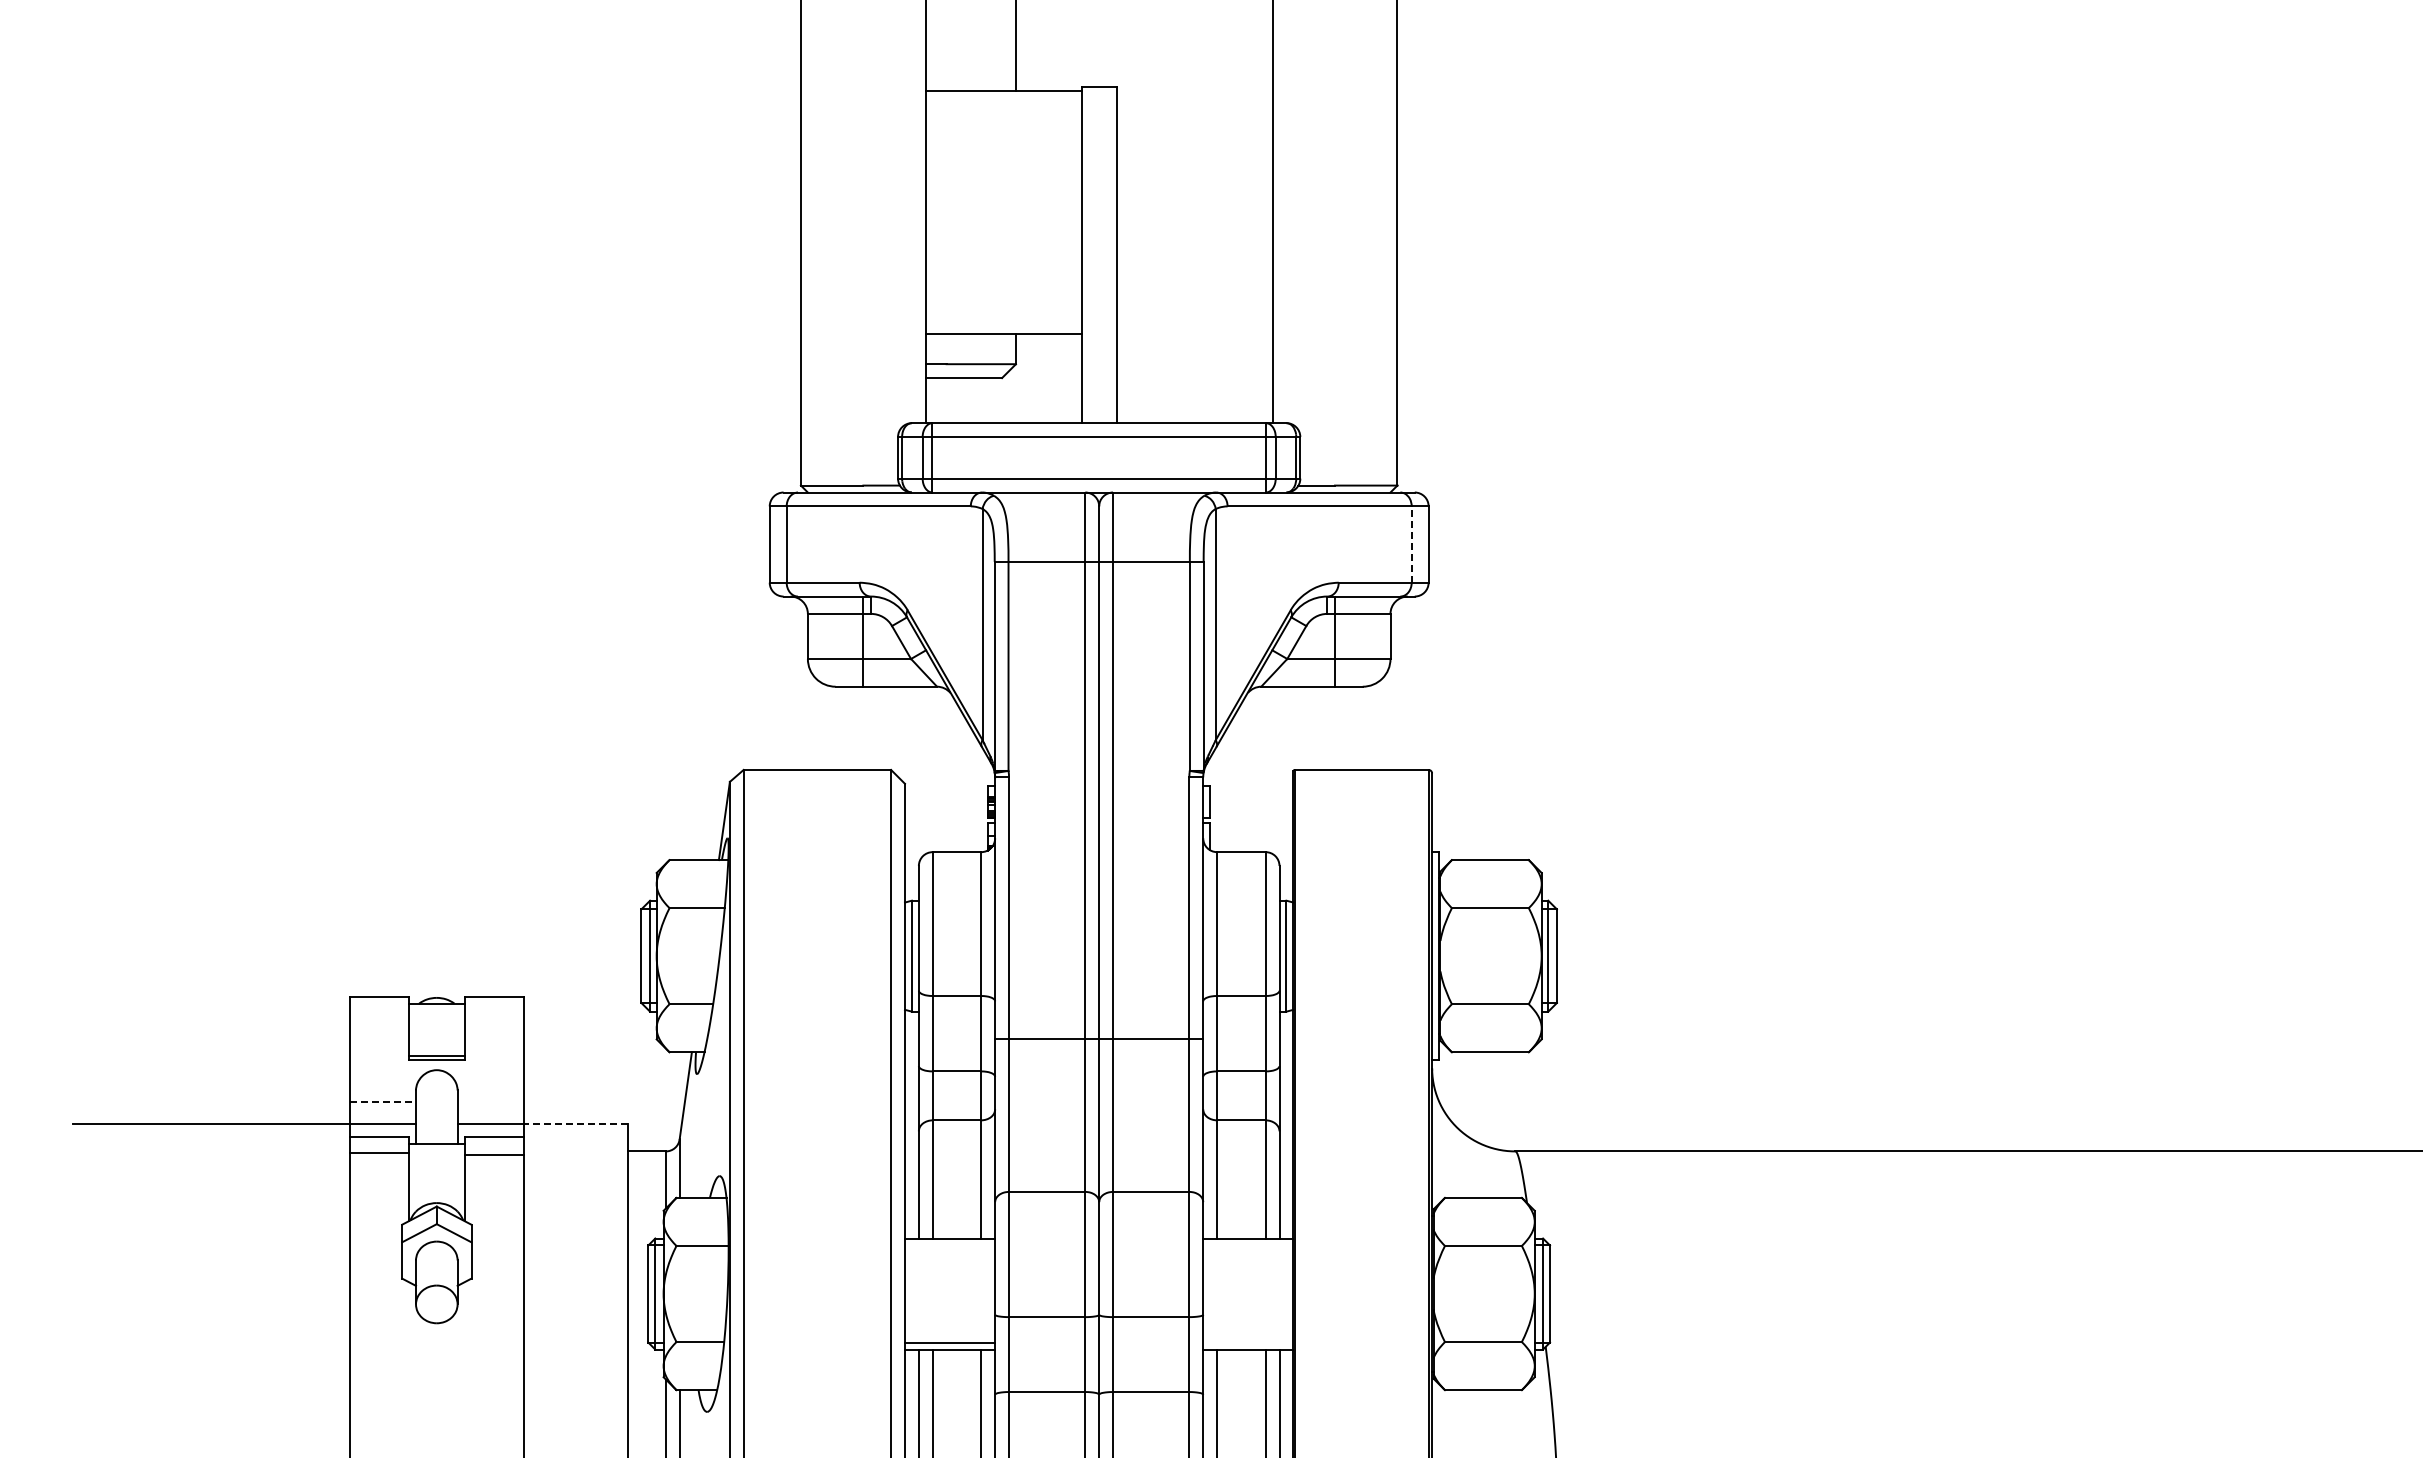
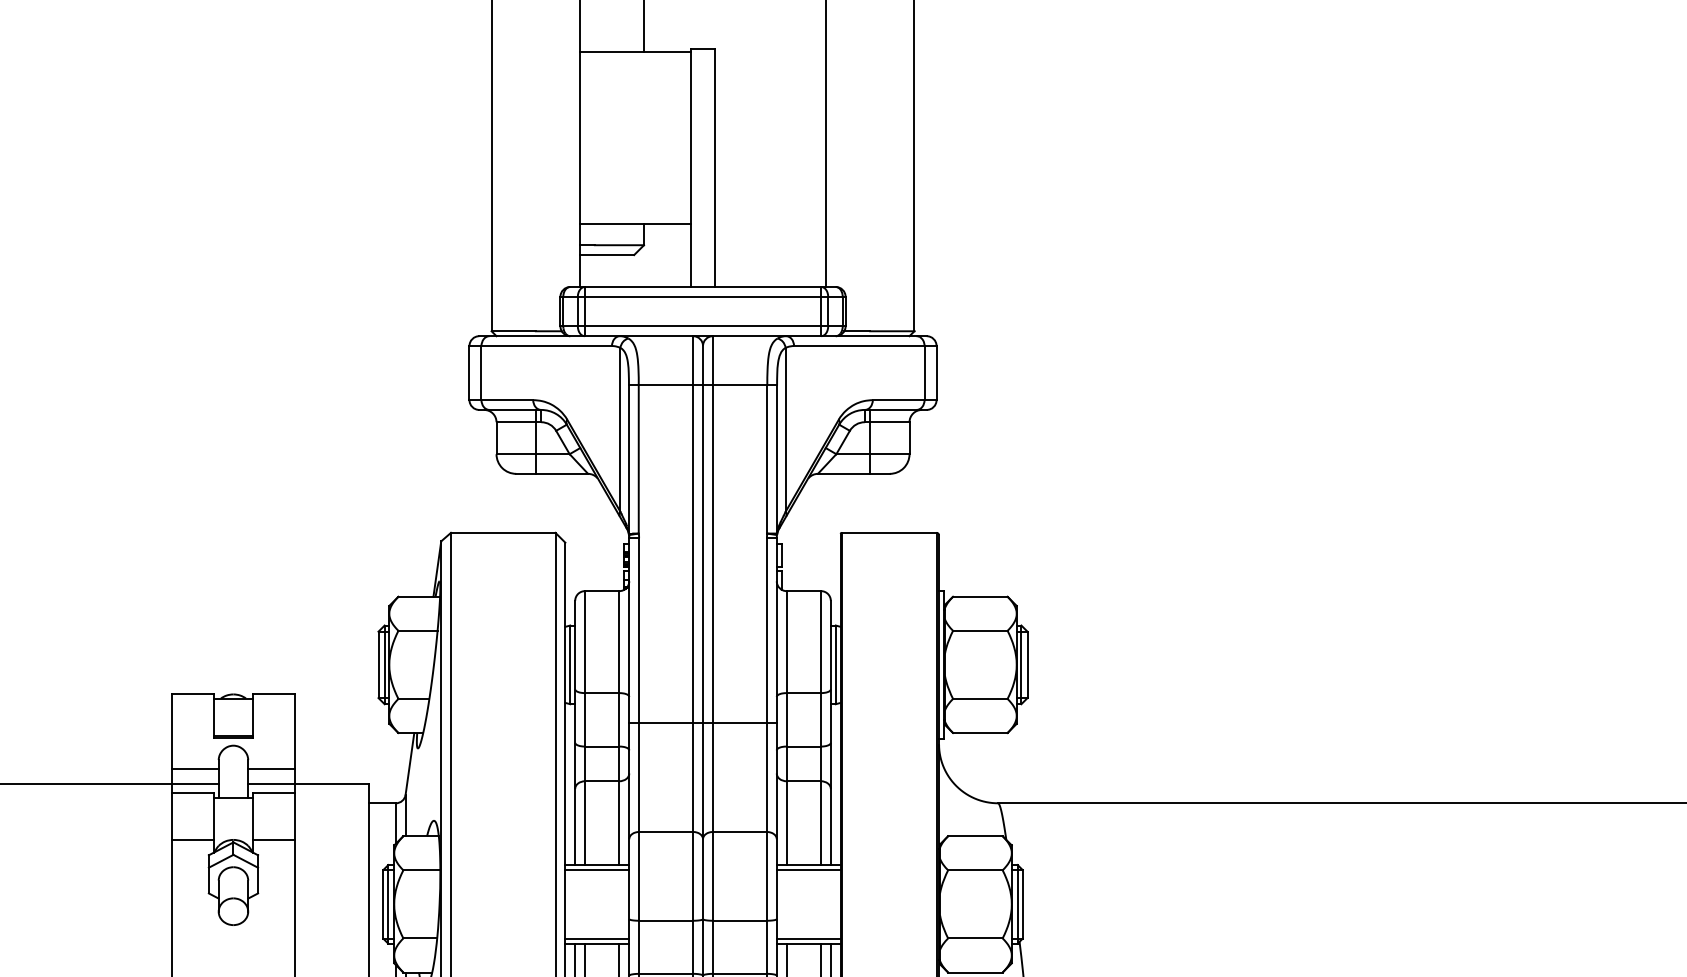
line: (1411, 544) -> (924, 373), dashed -> solid
line: (383, 1102) -> (195, 768), dashed -> solid
line: (490, 1102) -> (271, 768), added
line: (575, 1123) -> (331, 783), dashed -> solid
line: (379, 1153) -> (192, 840), moved
line: (493, 1155) -> (273, 840), moved
line: (949, 1245) -> (596, 869), added
line: (1248, 1245) -> (808, 869), added
line: (1248, 1342) -> (808, 938), added

